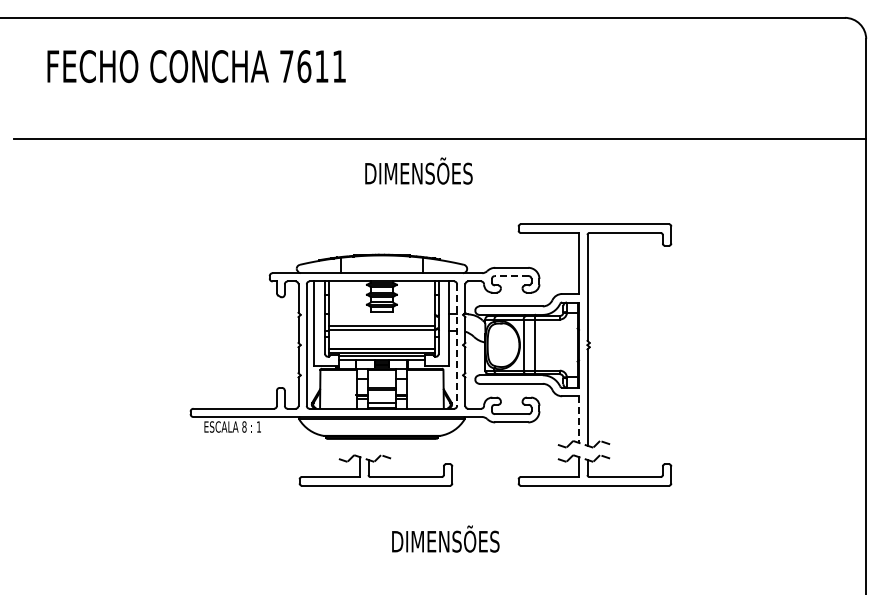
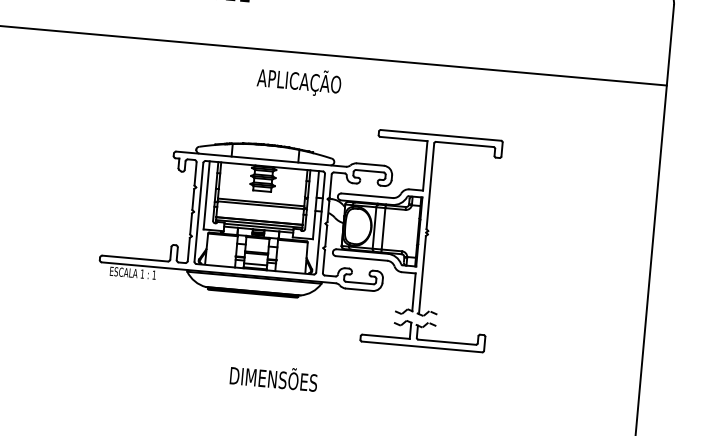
text: (417, 173) -> (300, 81), DIMENSÕES -> APLICAÇÃO
line: (511, 276) -> (369, 171), dashed -> solid
line: (457, 345) -> (320, 223), dashed -> solid
line: (579, 420) -> (414, 293), dashed -> solid
text: (244, 426) -> (142, 273), 8 -> 1
part: (375, 470) -> (245, 318), removed
text: (445, 538) -> (273, 376), moved

